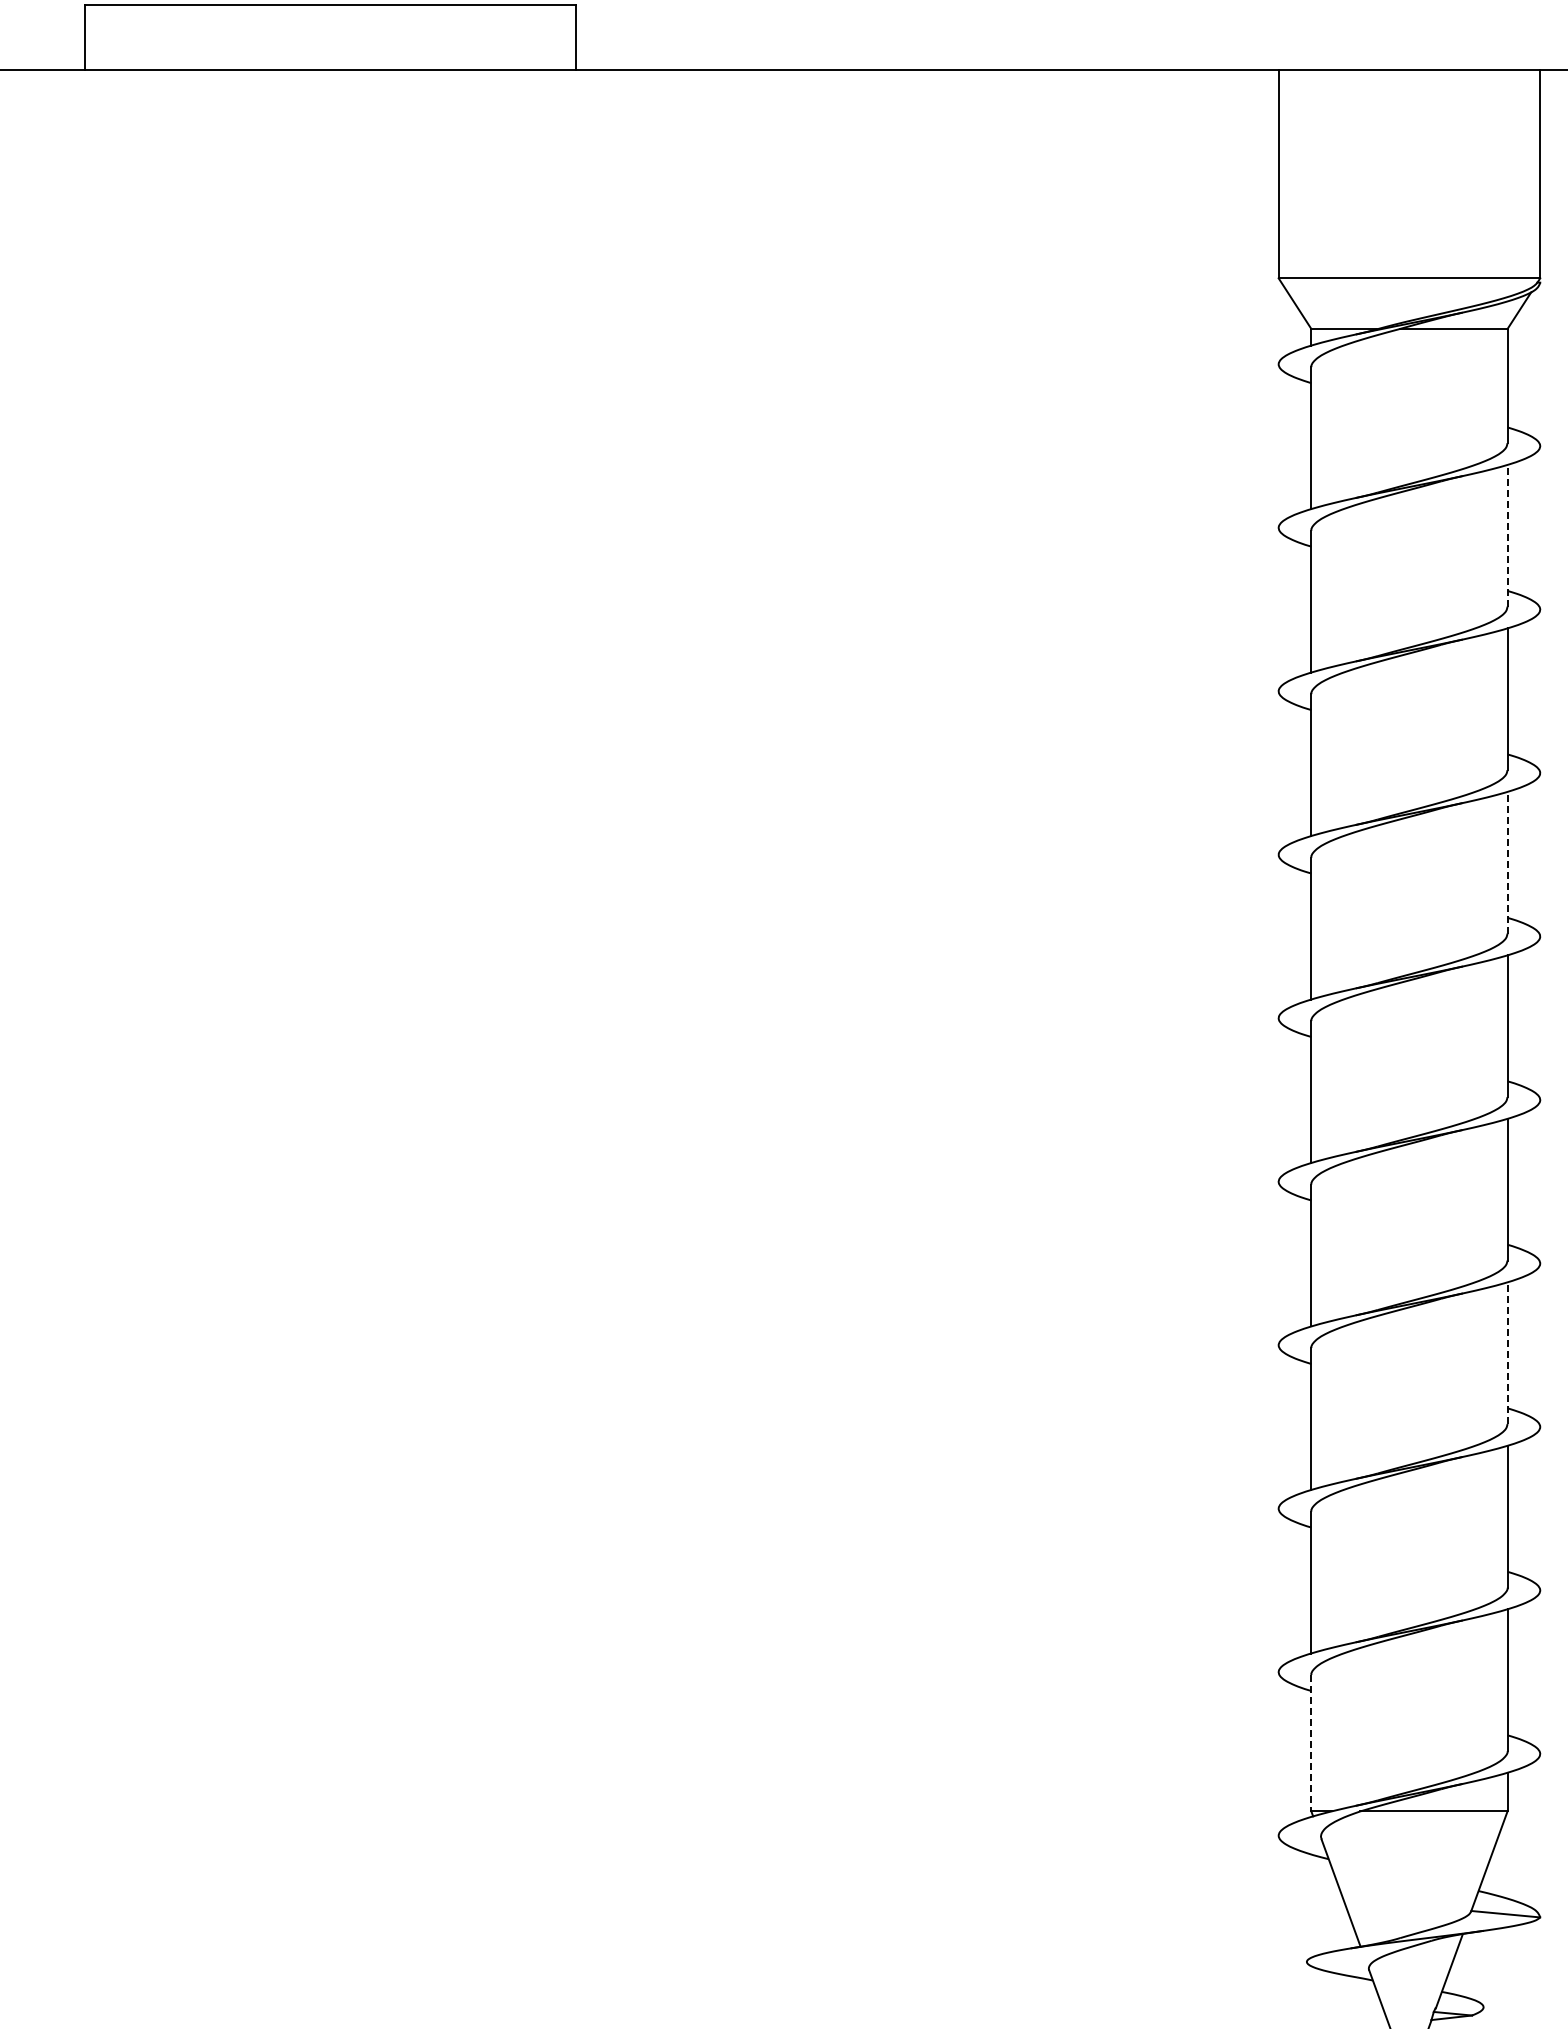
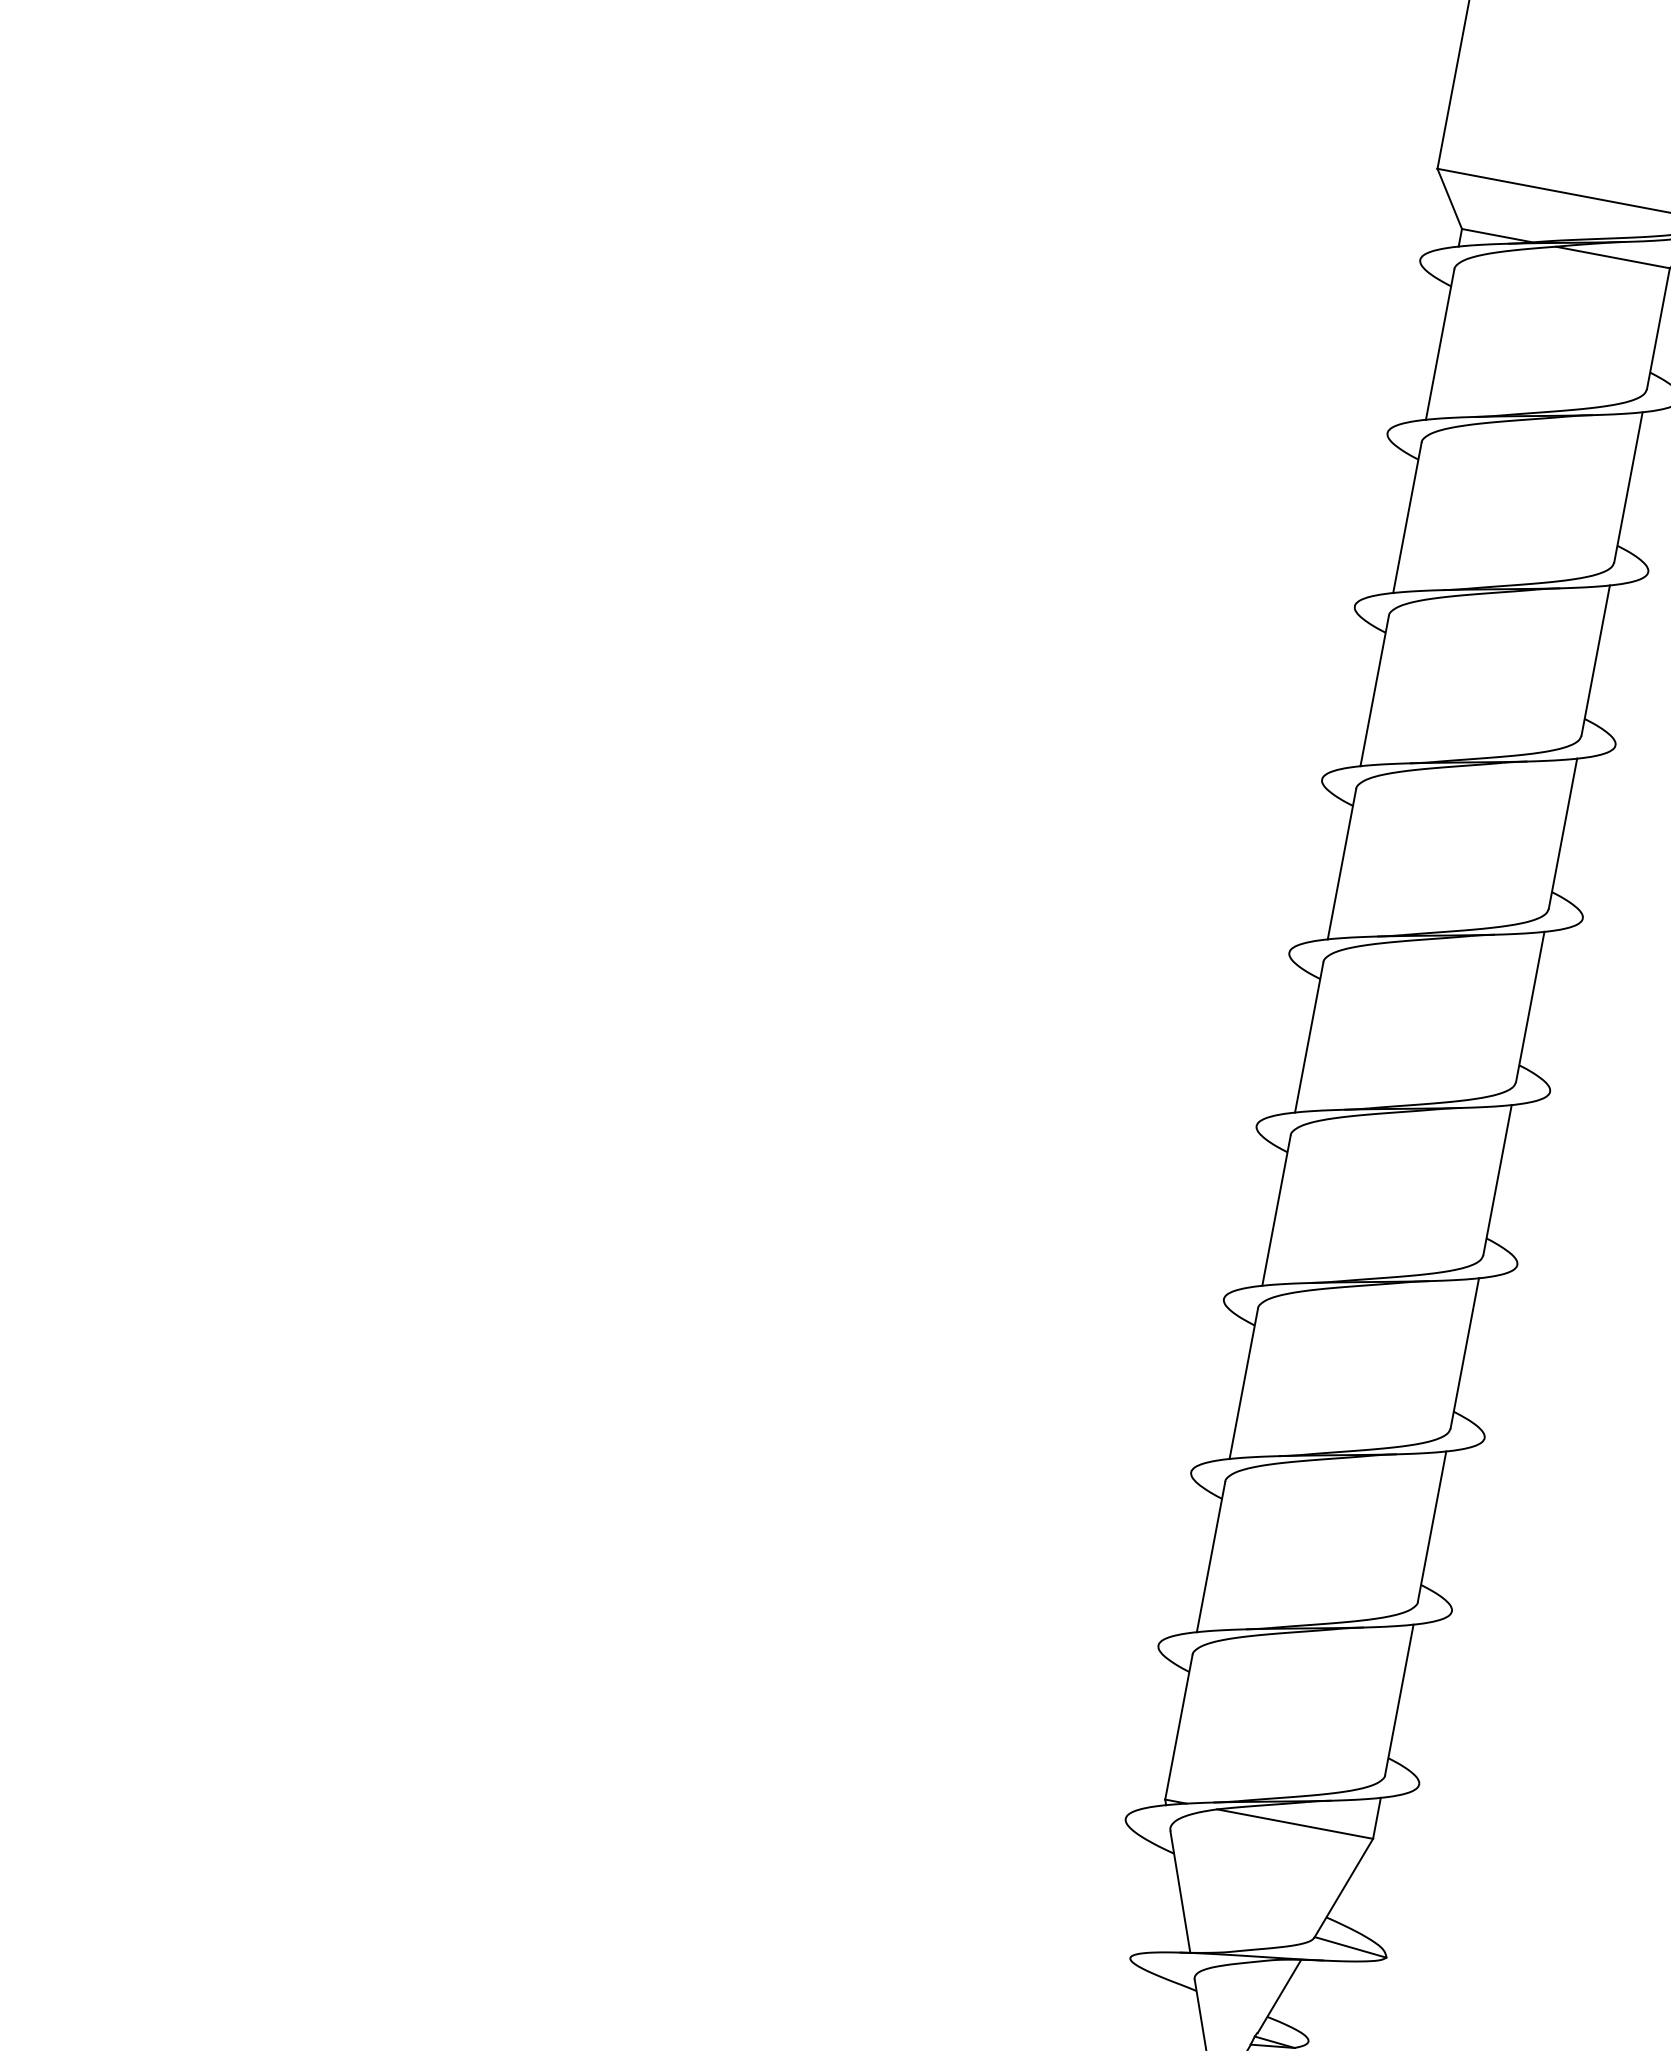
line: (1507, 535) -> (1628, 487), dashed -> solid
line: (1507, 862) -> (1562, 833), dashed -> solid
line: (1507, 1353) -> (1464, 1353), dashed -> solid
line: (1311, 1743) -> (1178, 1727), dashed -> solid

